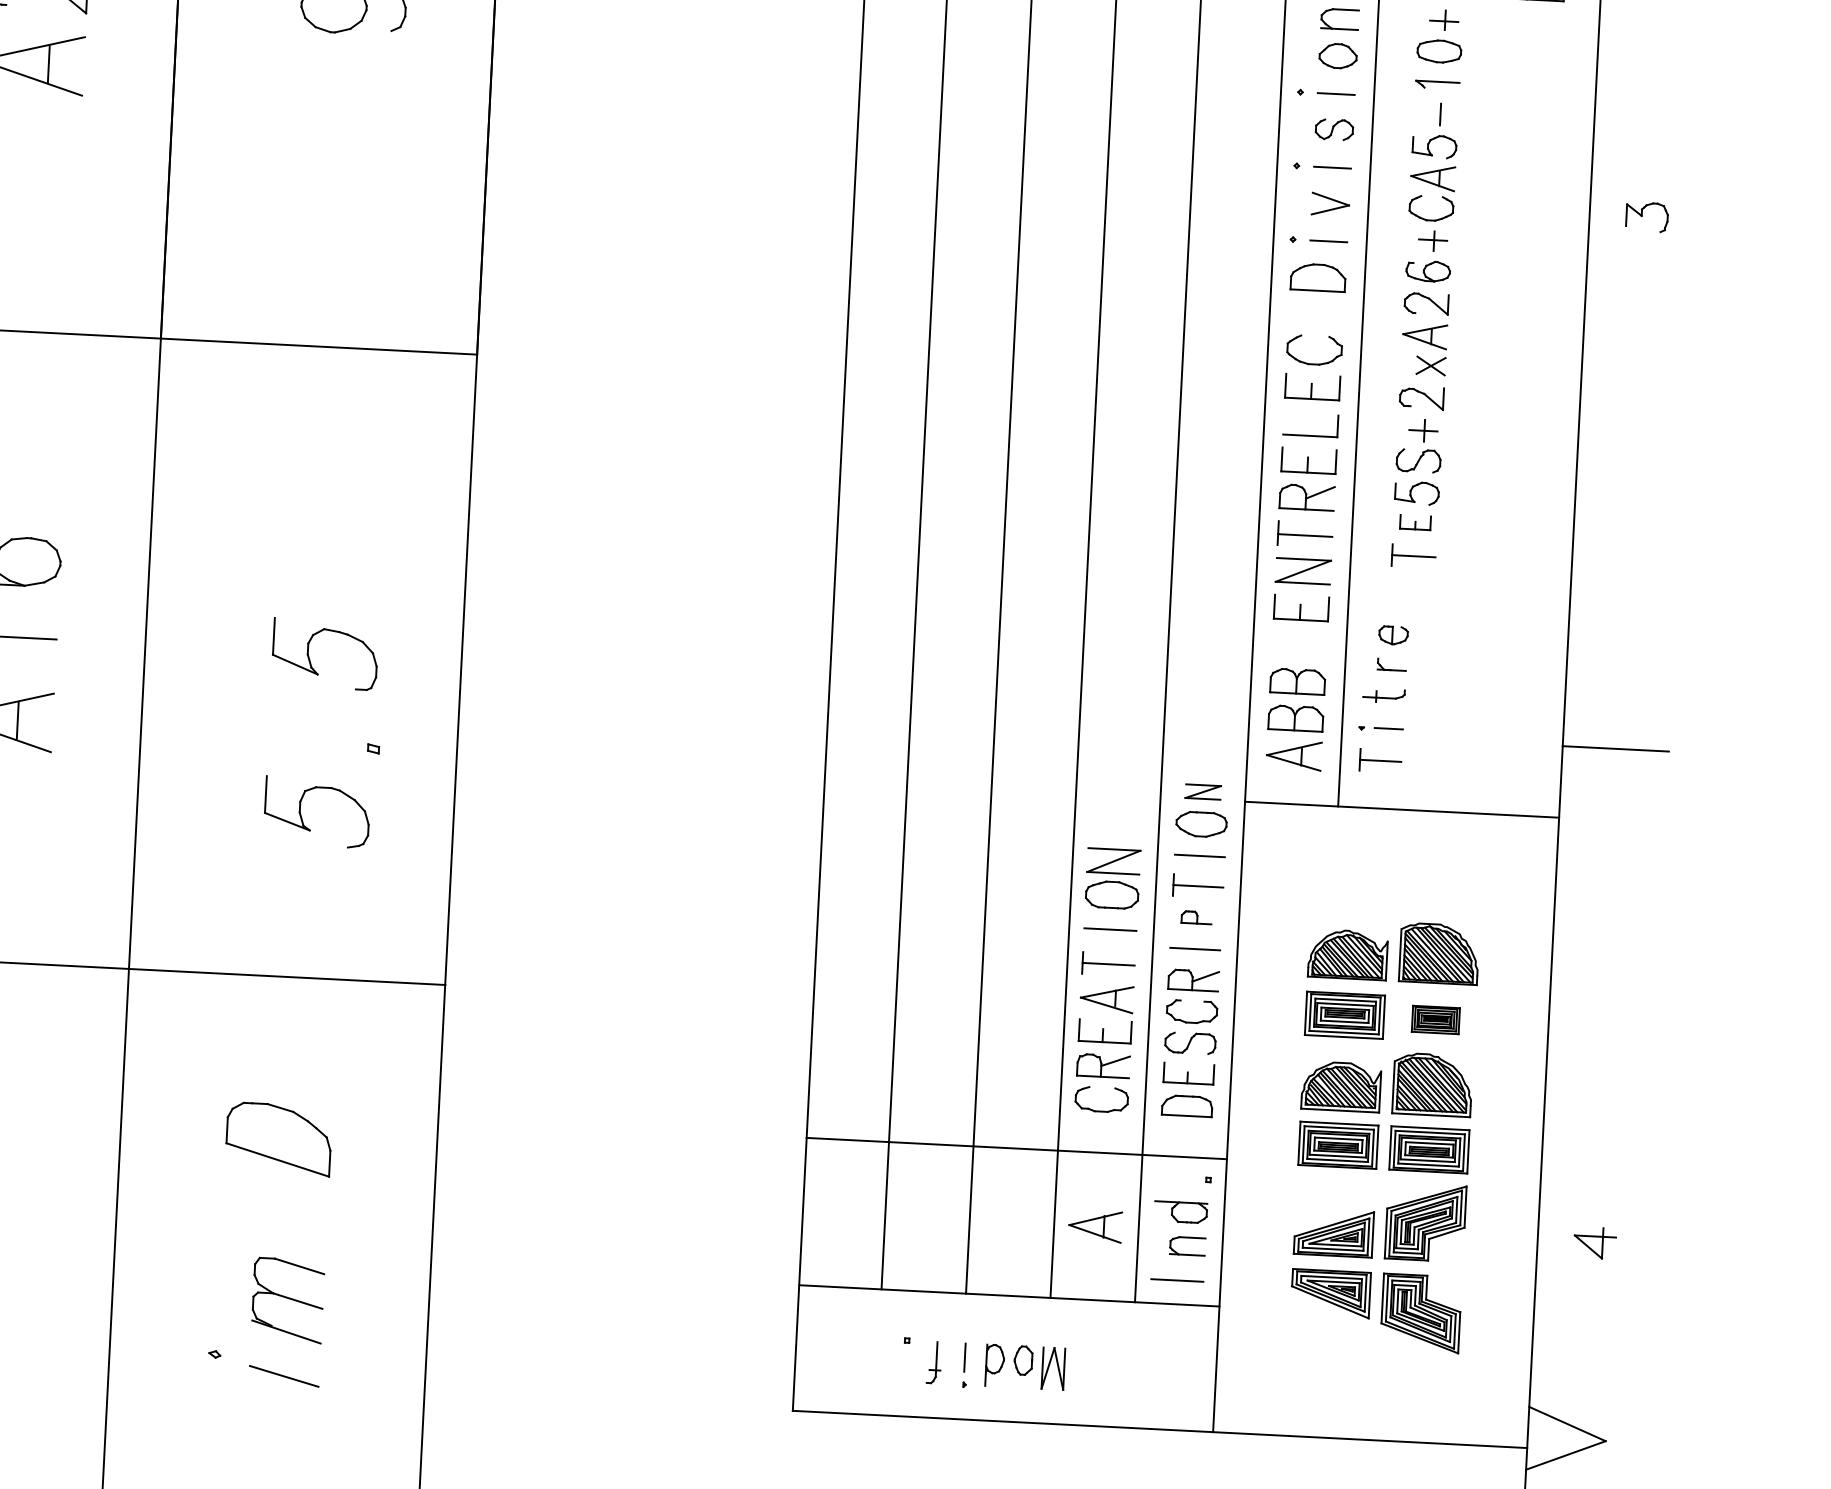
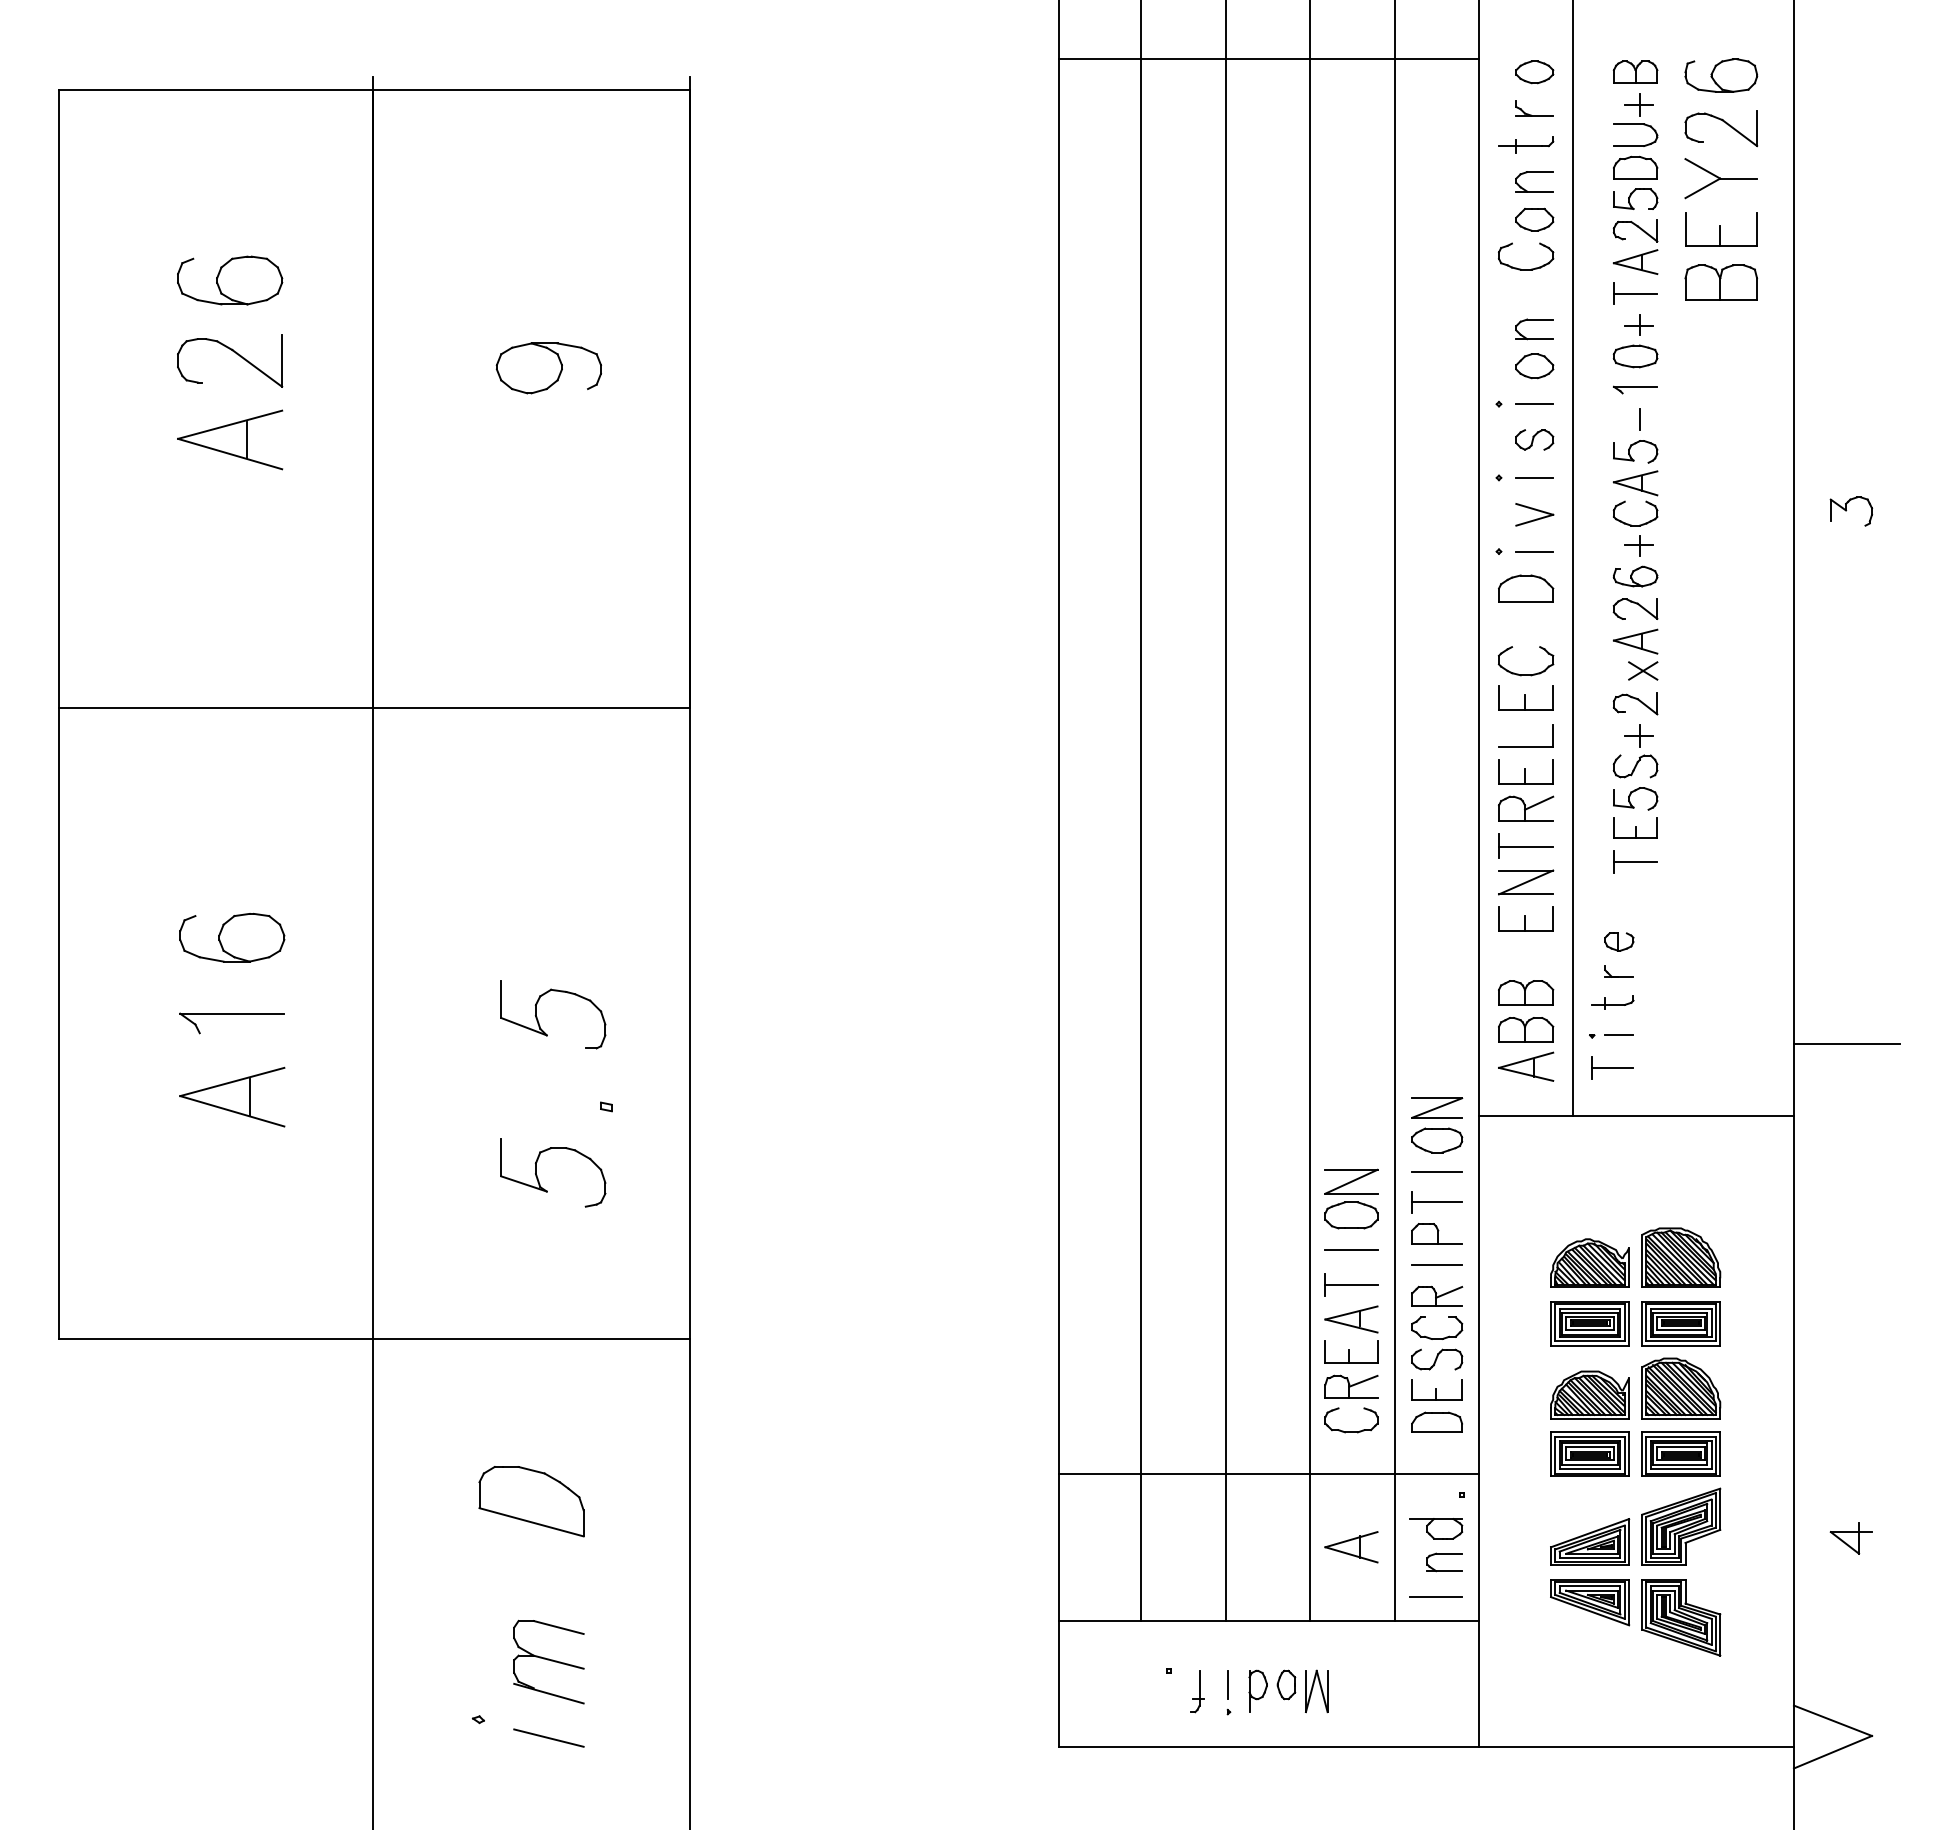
part: (1415, 521) -> (1635, 827), size x1.43
part: (1203, 791) -> (1437, 1107), size x1.43
part: (1196, 917) -> (1436, 1233), size x1.67
part: (1435, 1019) -> (1680, 1323), size x1.67

